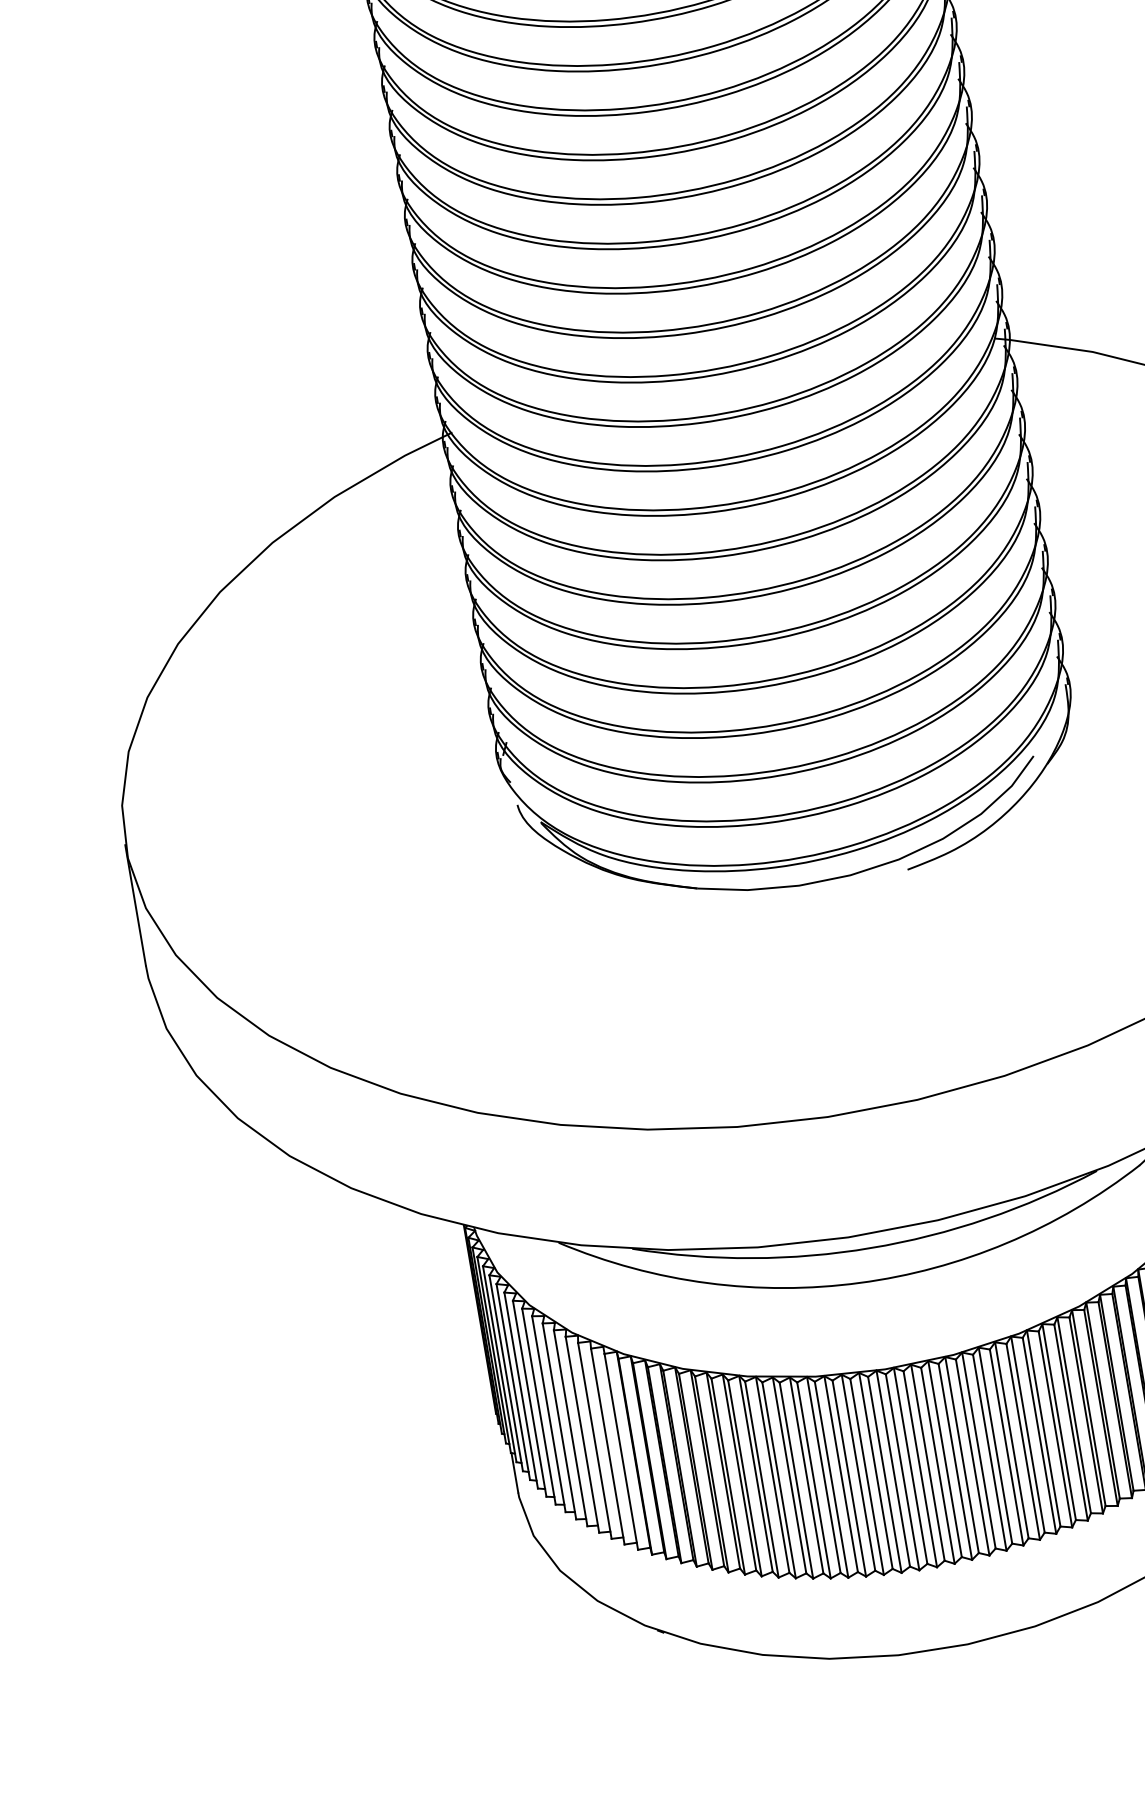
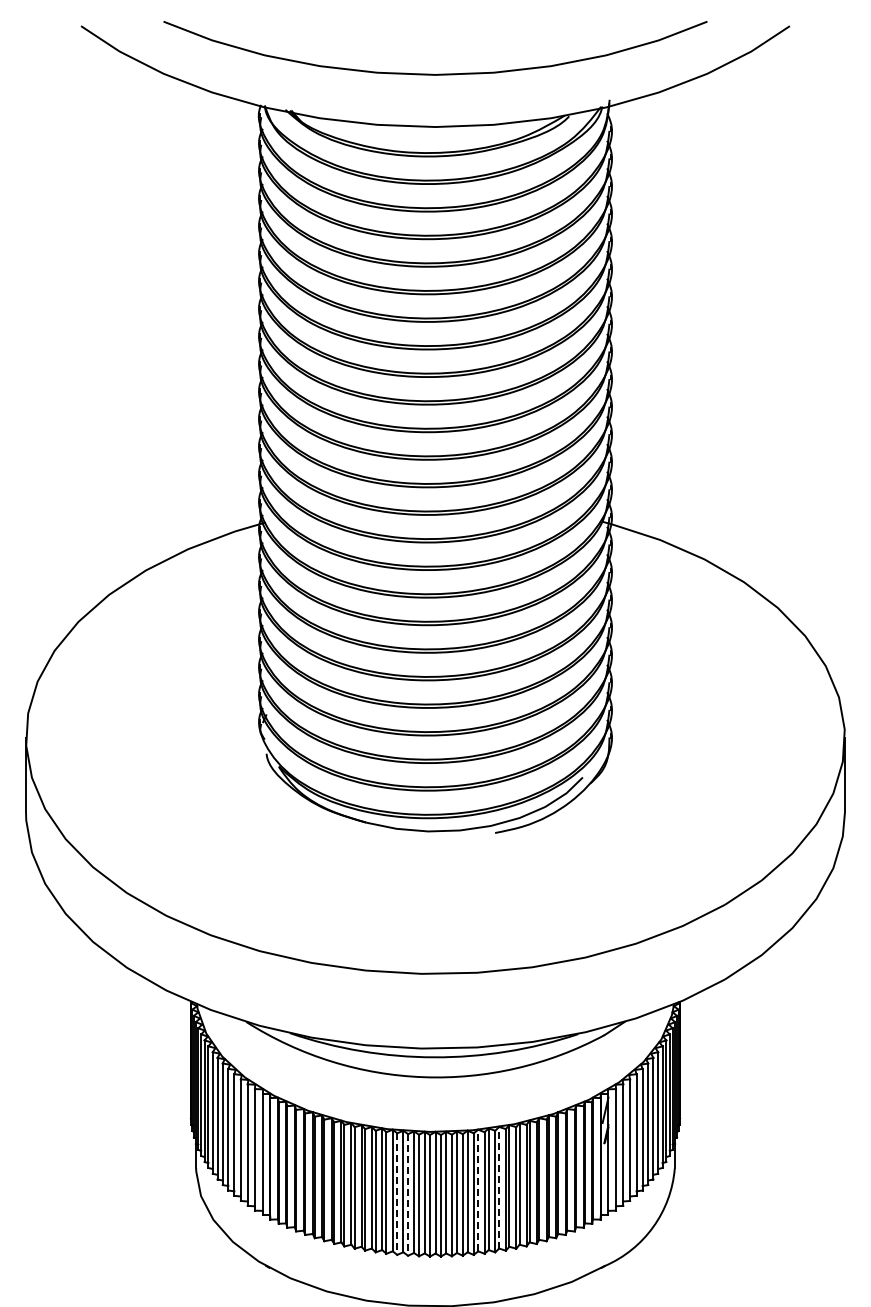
line: (1012, 1439) -> (499, 1187), solid -> dashed
line: (979, 1450) -> (478, 1190), solid -> dashed
line: (867, 1476) -> (408, 1194), solid -> dashed
line: (849, 1479) -> (397, 1194), solid -> dashed

